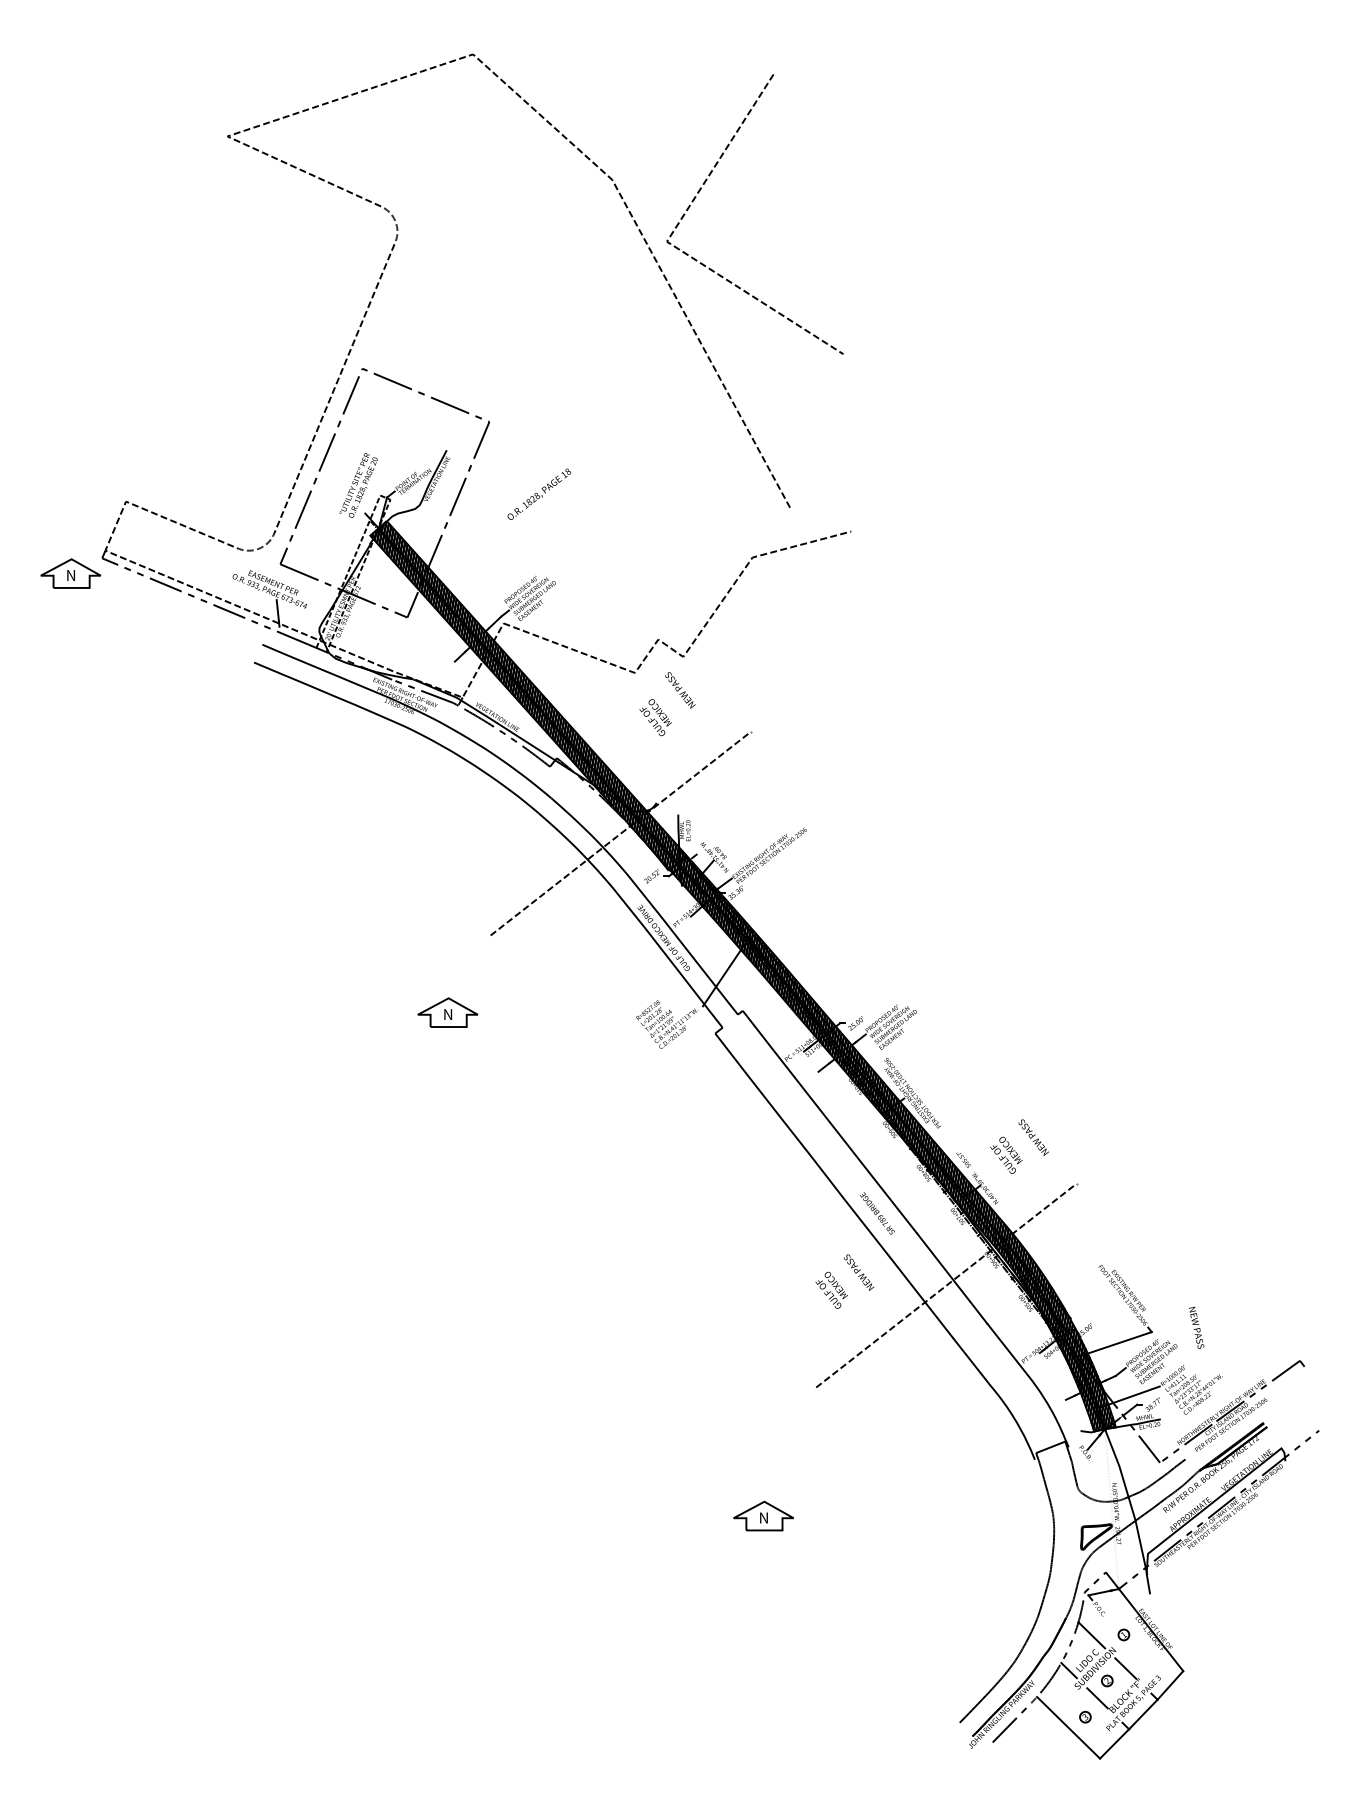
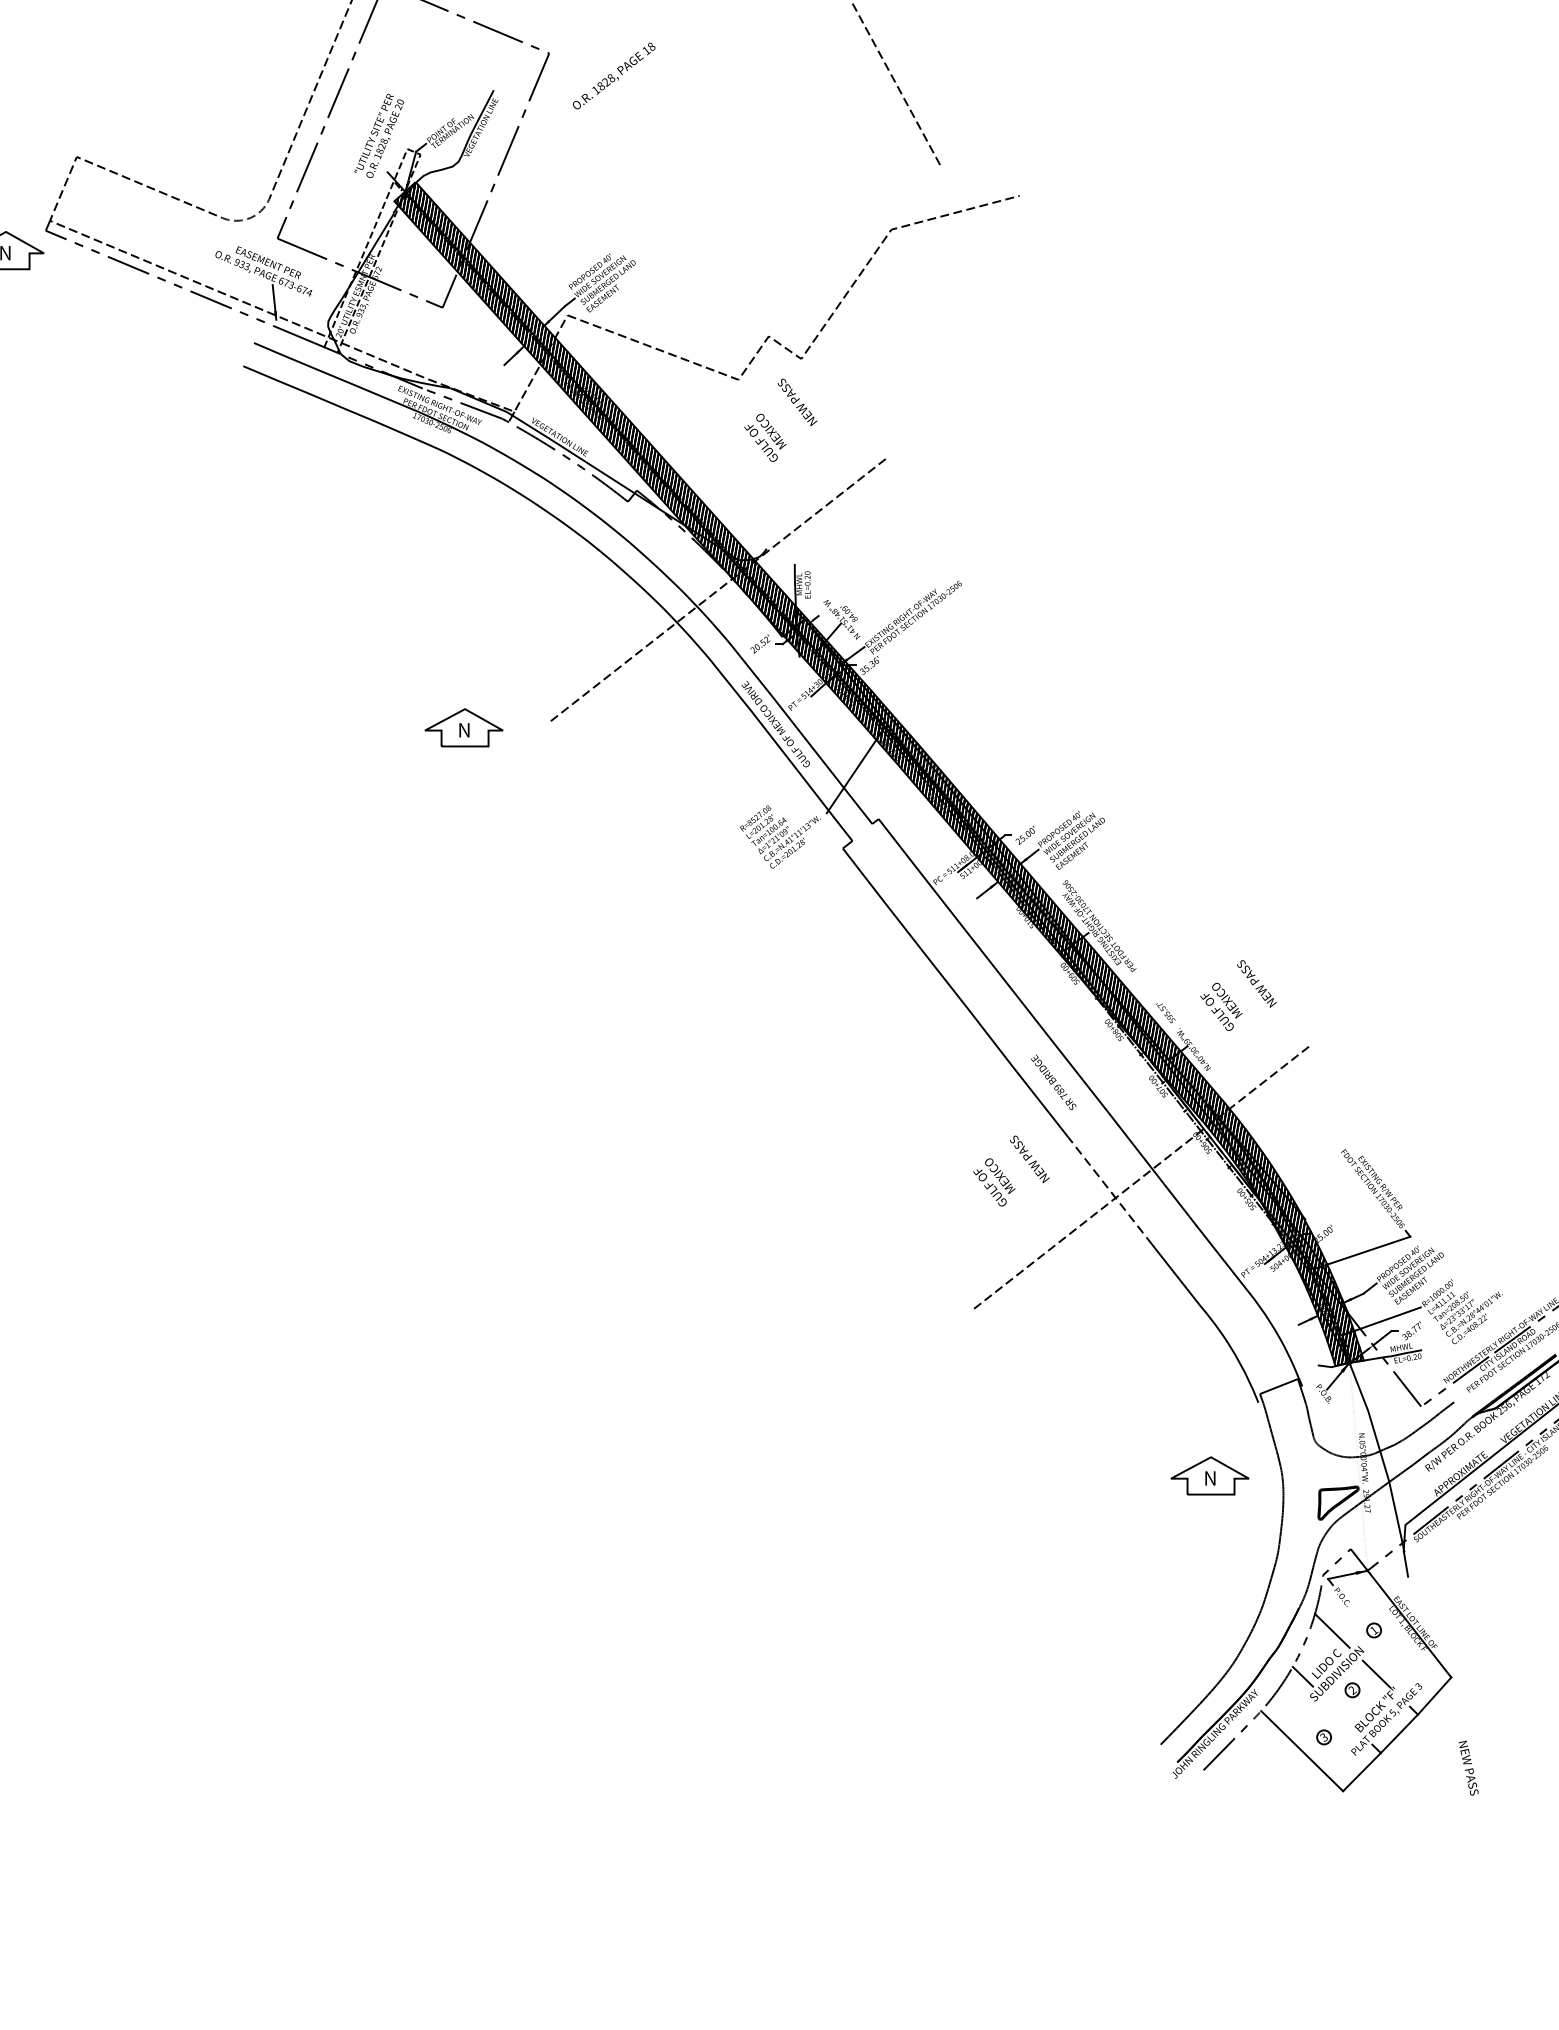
text: (539, 493) -> (614, 74), moved
part: (447, 1012) -> (463, 727), moved
line: (920, 1296) -> (1109, 1190), solid -> dashed
text: (1196, 1327) -> (1468, 1767), moved
part: (763, 1515) -> (1209, 1475), moved
line: (1097, 1698) -> (1339, 1713), removed

